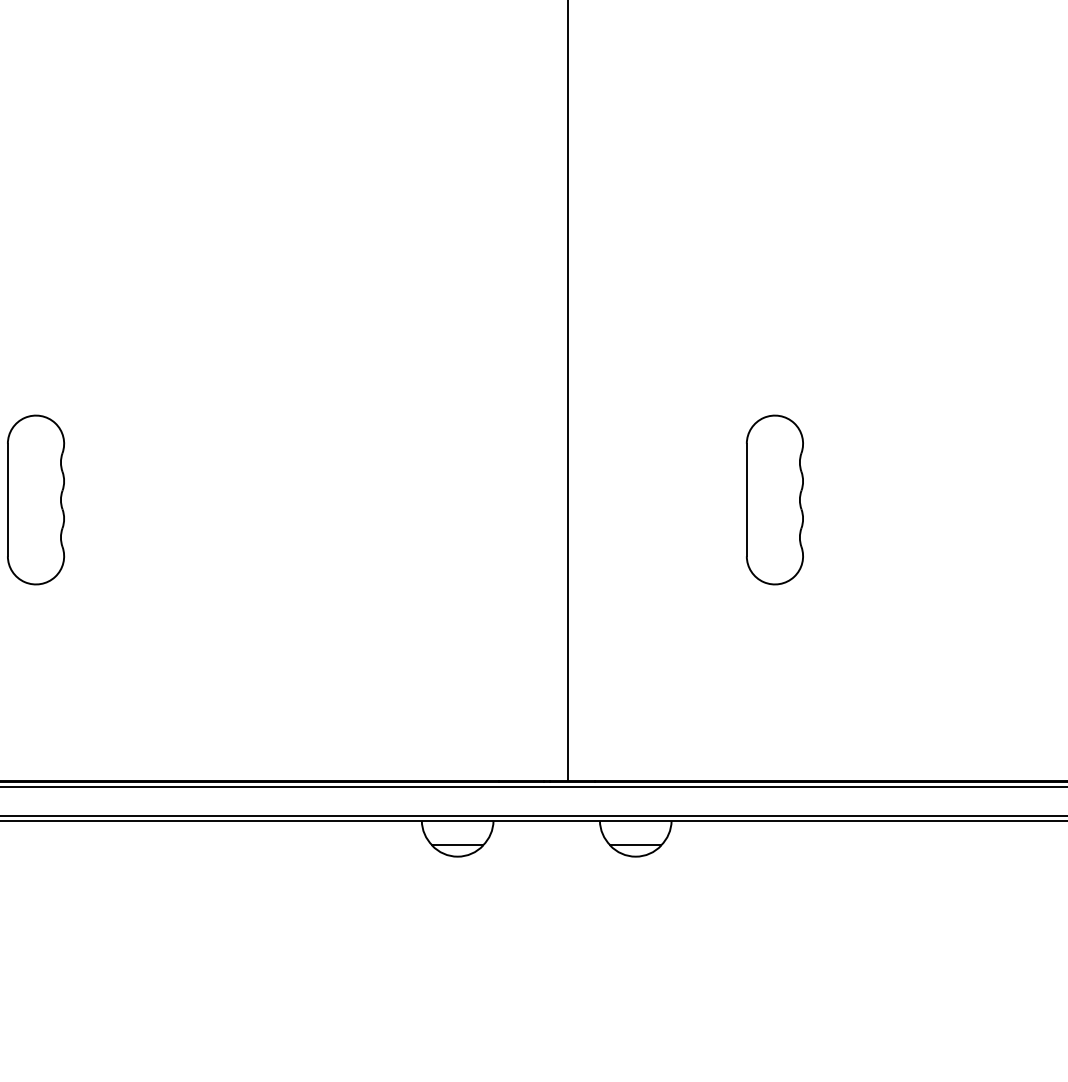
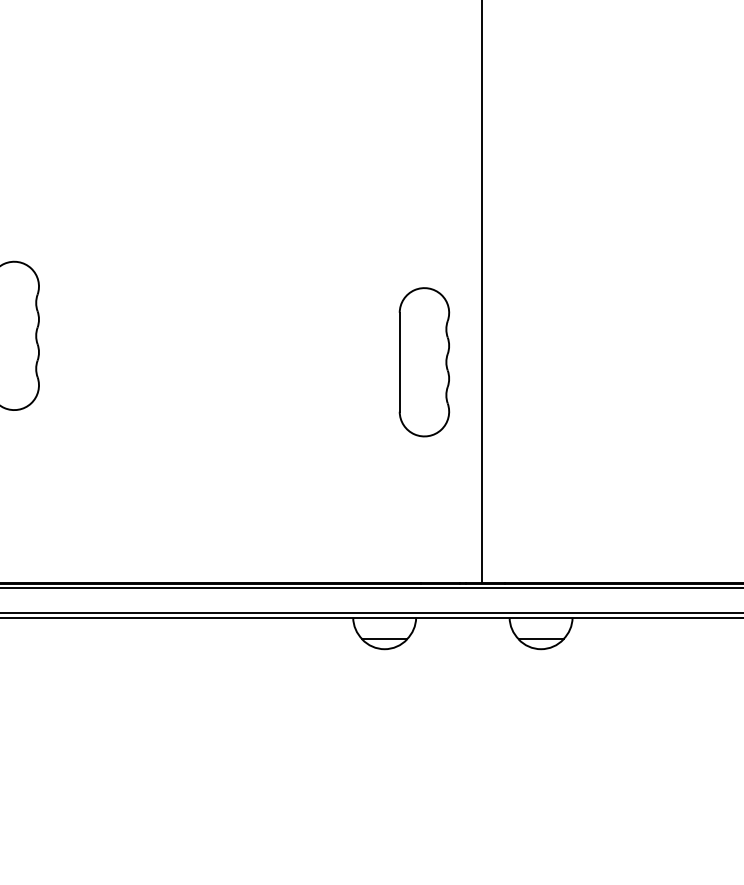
part: (774, 499) -> (424, 361), moved

